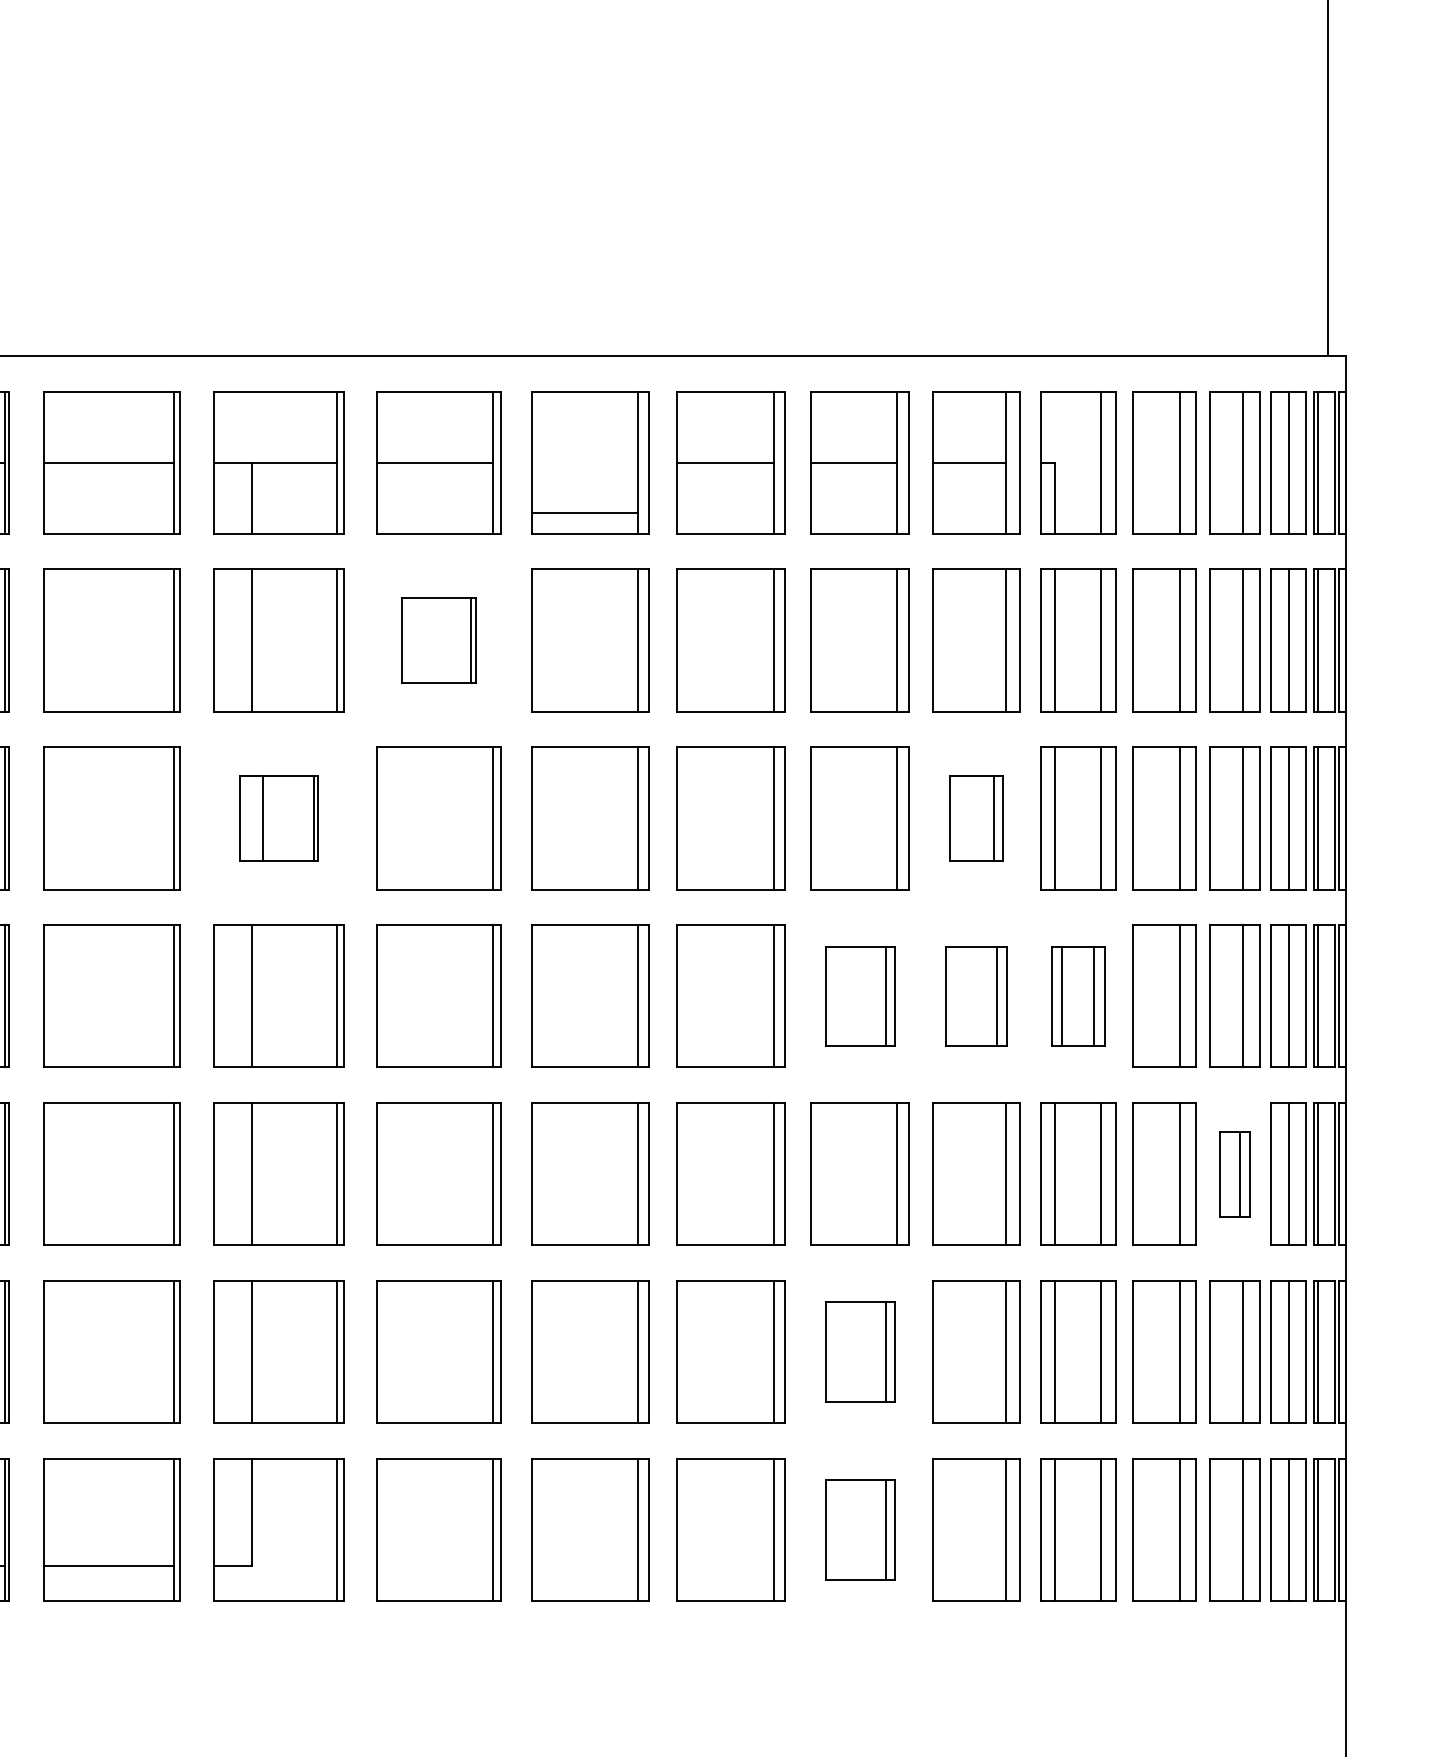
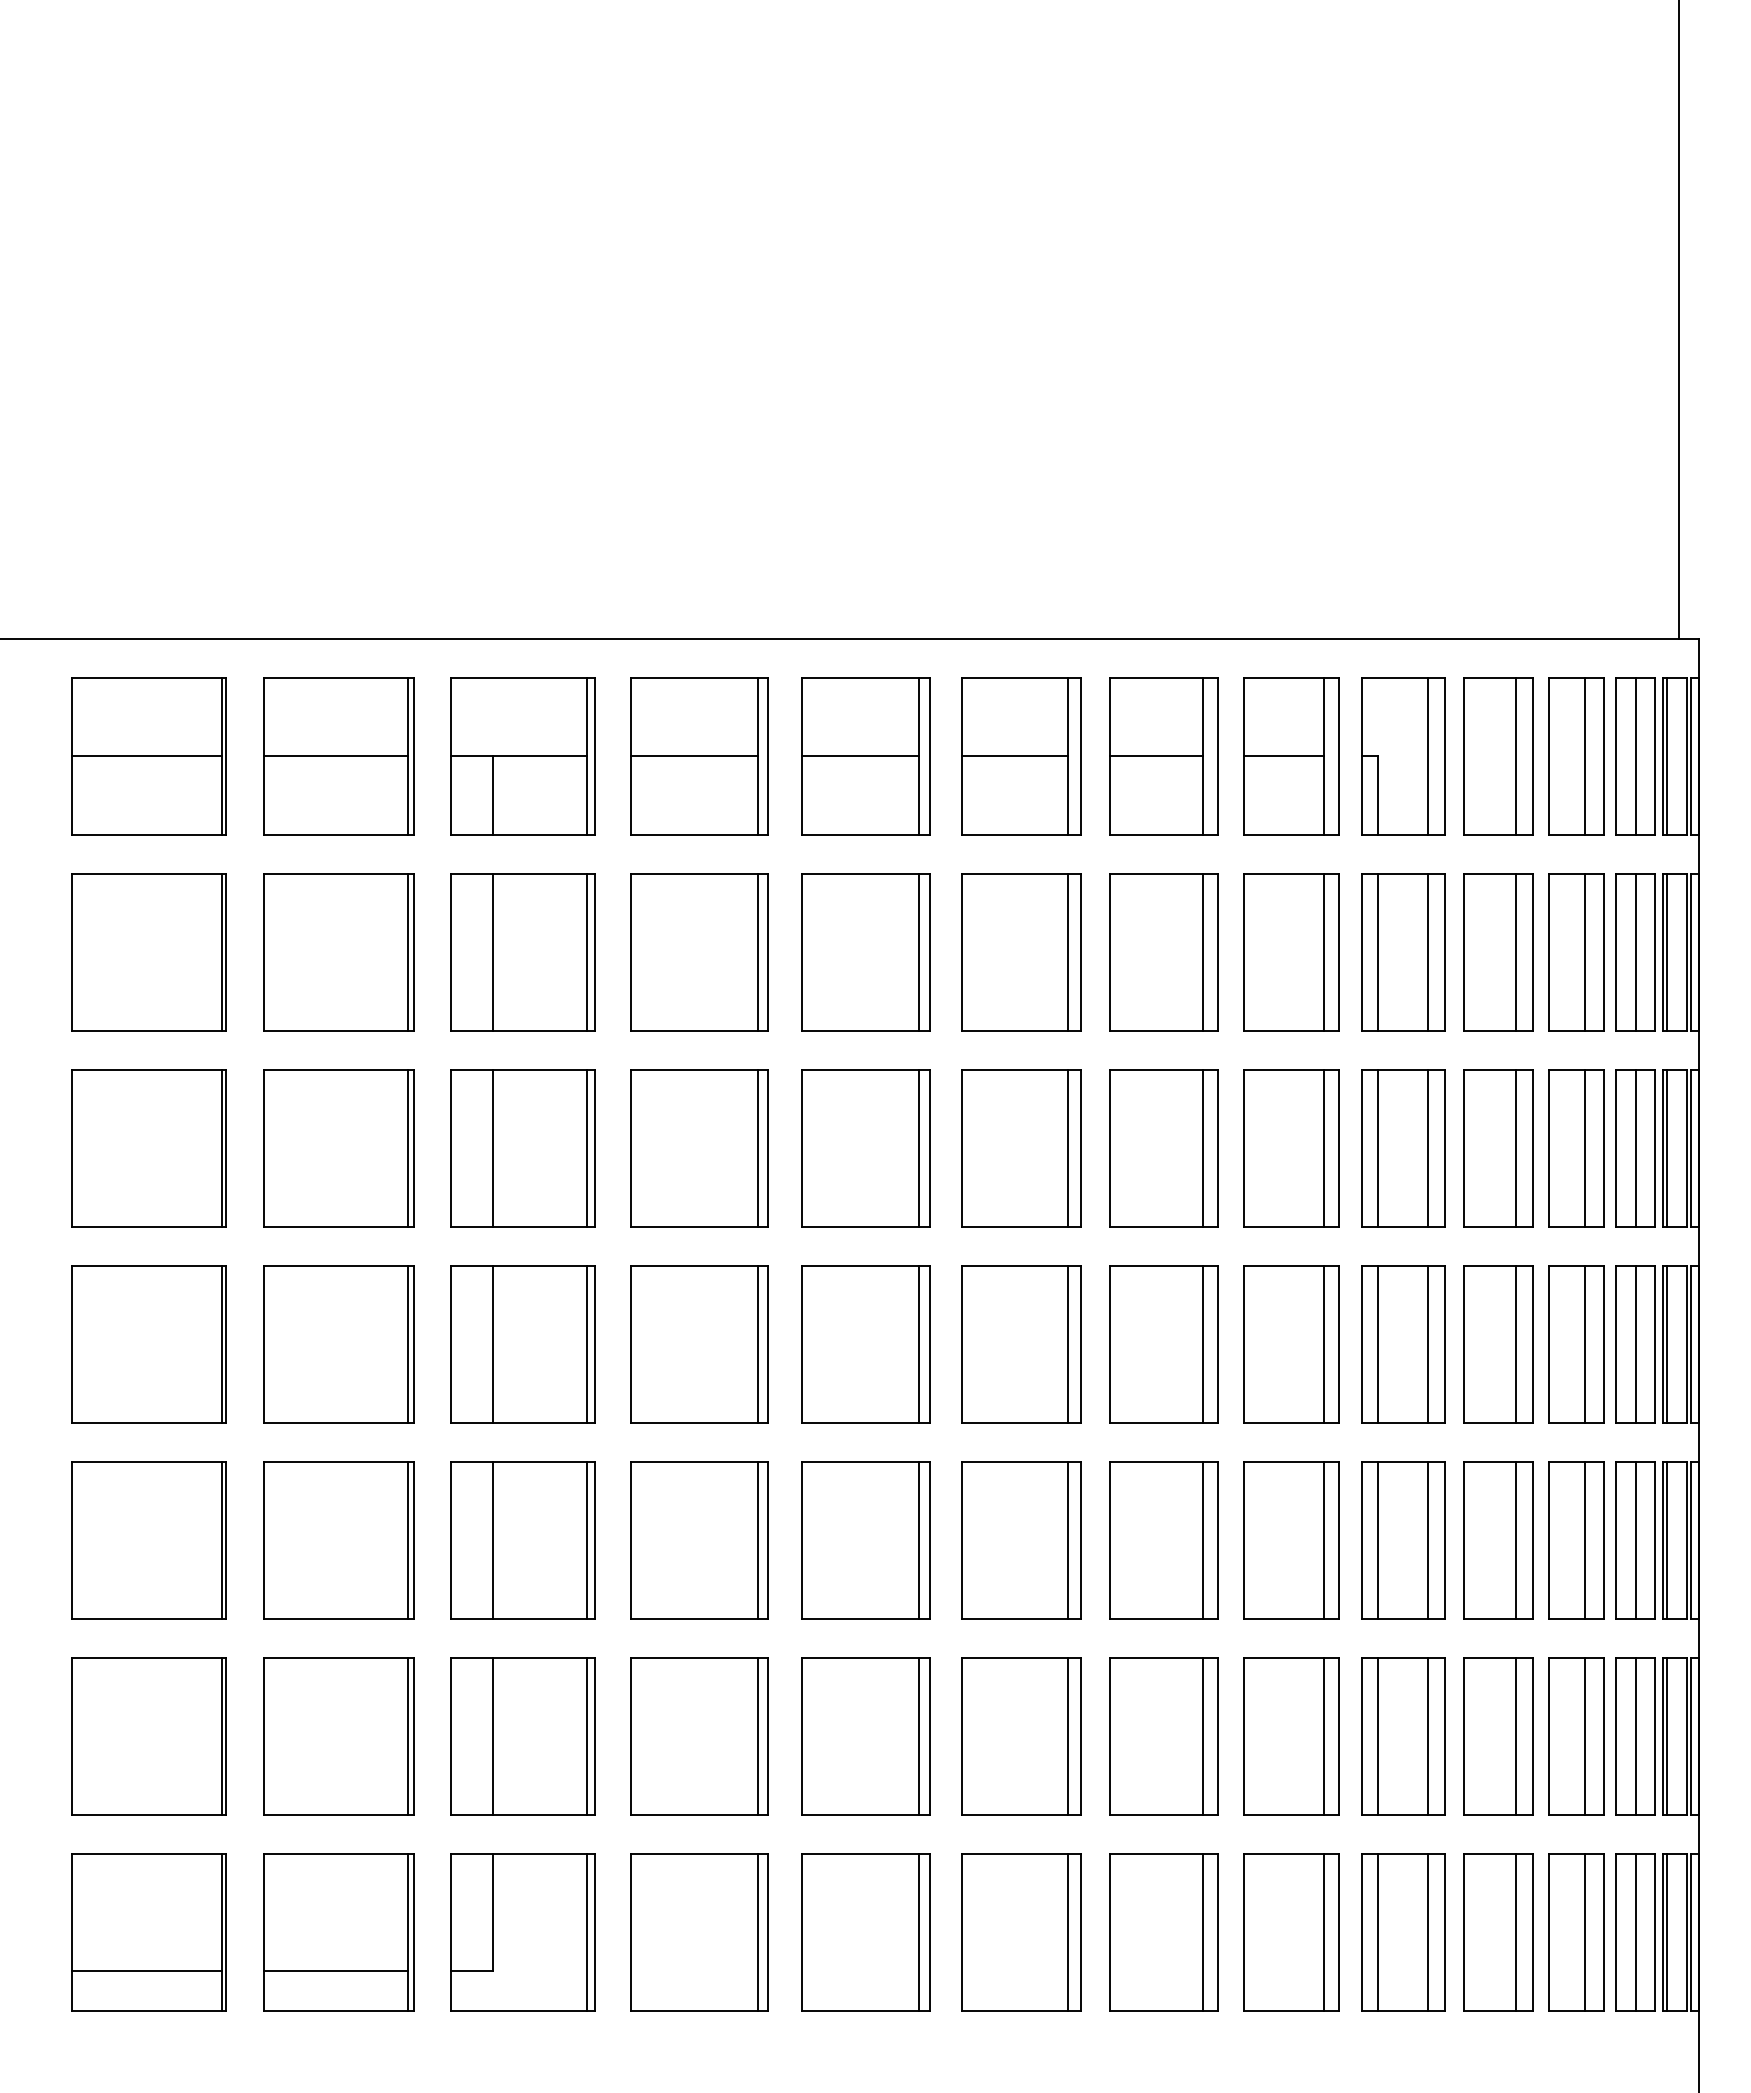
line: (585, 512) -> (860, 756), moved
part: (439, 640) -> (699, 952), size x1.67
part: (278, 818) -> (522, 1148), size x1.67
part: (976, 818) -> (1291, 1148), size x1.67
part: (860, 996) -> (1163, 1344), size x1.43
part: (976, 996) -> (1291, 1344), size x1.43
part: (1078, 996) -> (1403, 1344), size x1.43
part: (1235, 1174) -> (1576, 1540), size x1.67
part: (860, 1352) -> (1163, 1736), size x1.43
part: (860, 1530) -> (1163, 1932), size x1.43

